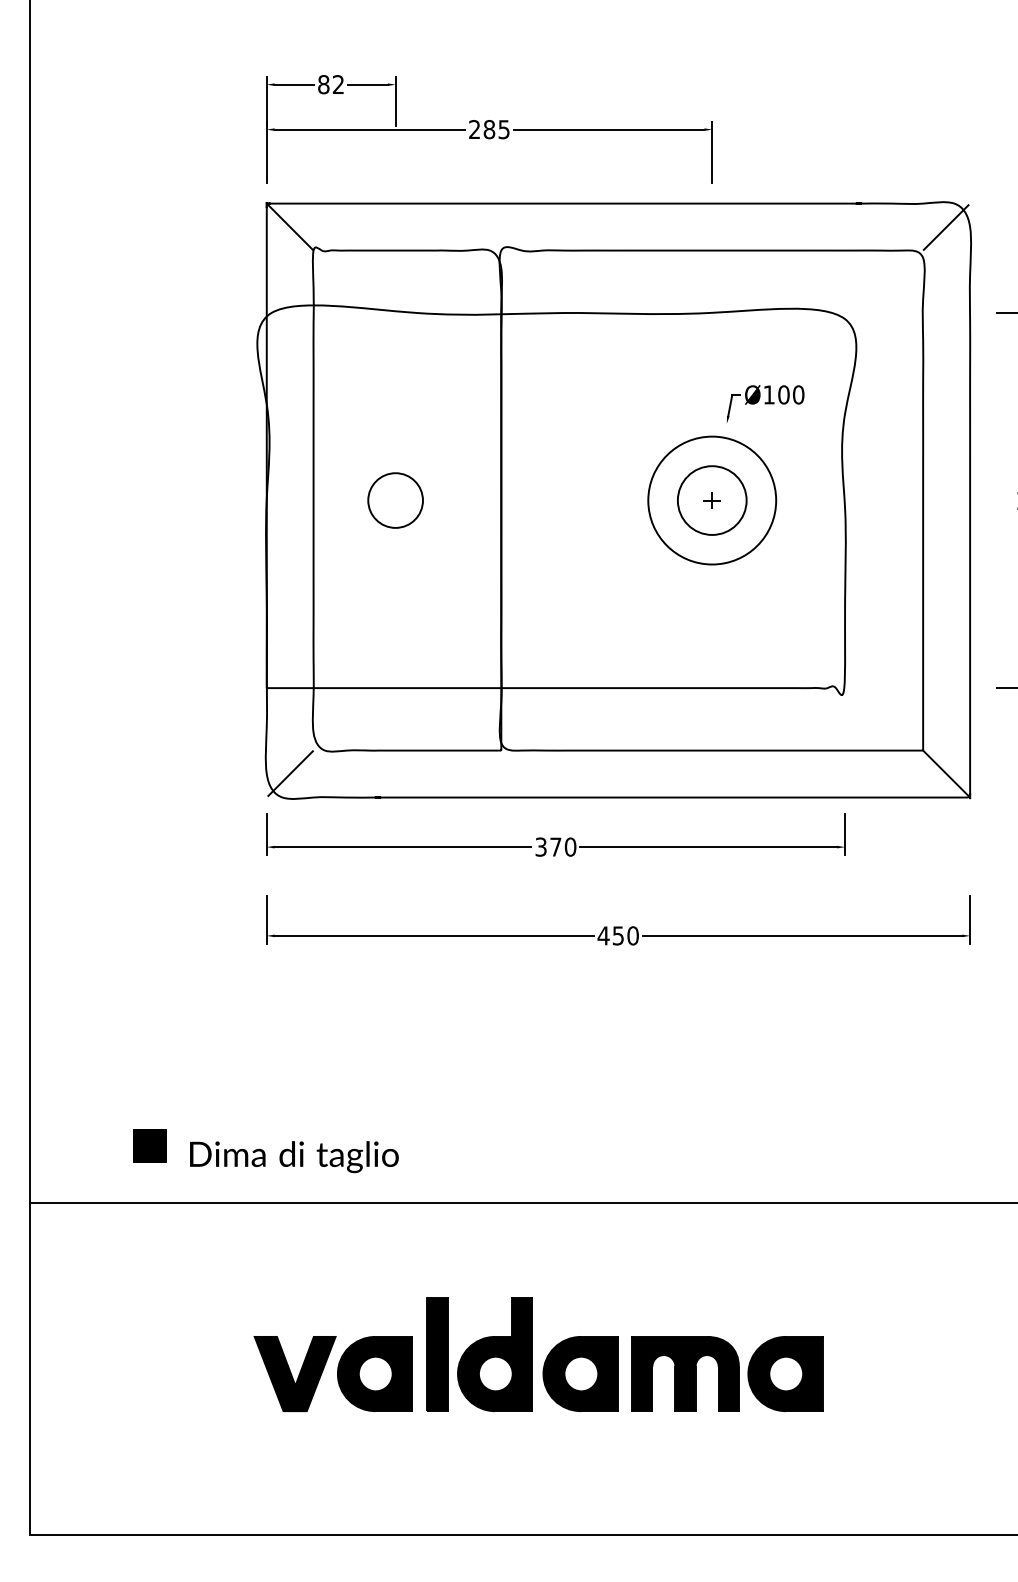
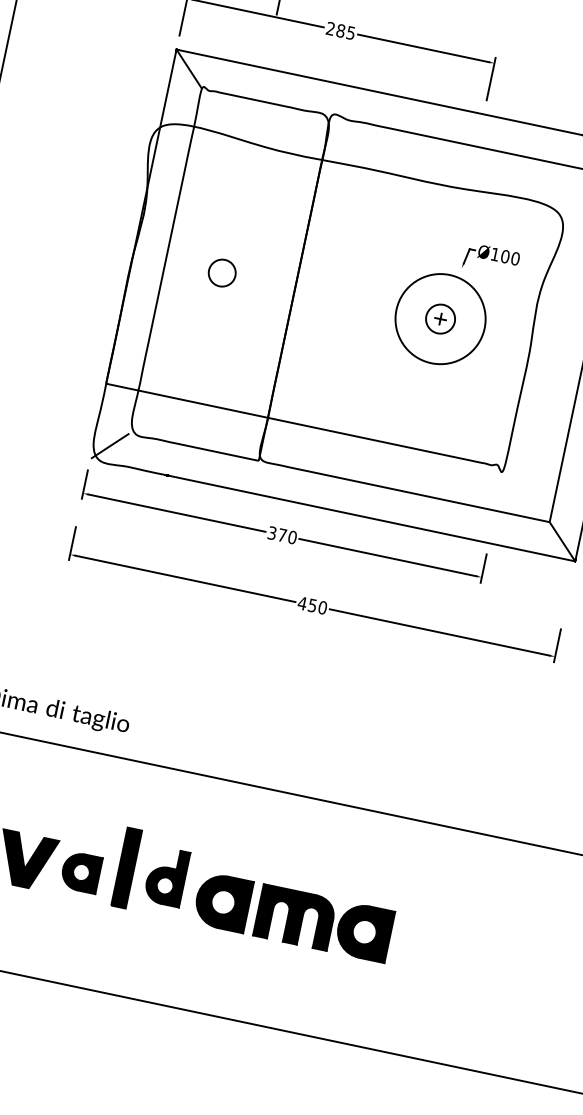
circle: (395, 500) -> (222, 273), size x0.7
circle: (711, 500) -> (440, 318), size x0.6
part: (494, 1354) -> (166, 876), size x0.7
part: (374, 1373) -> (80, 871), size x0.7

